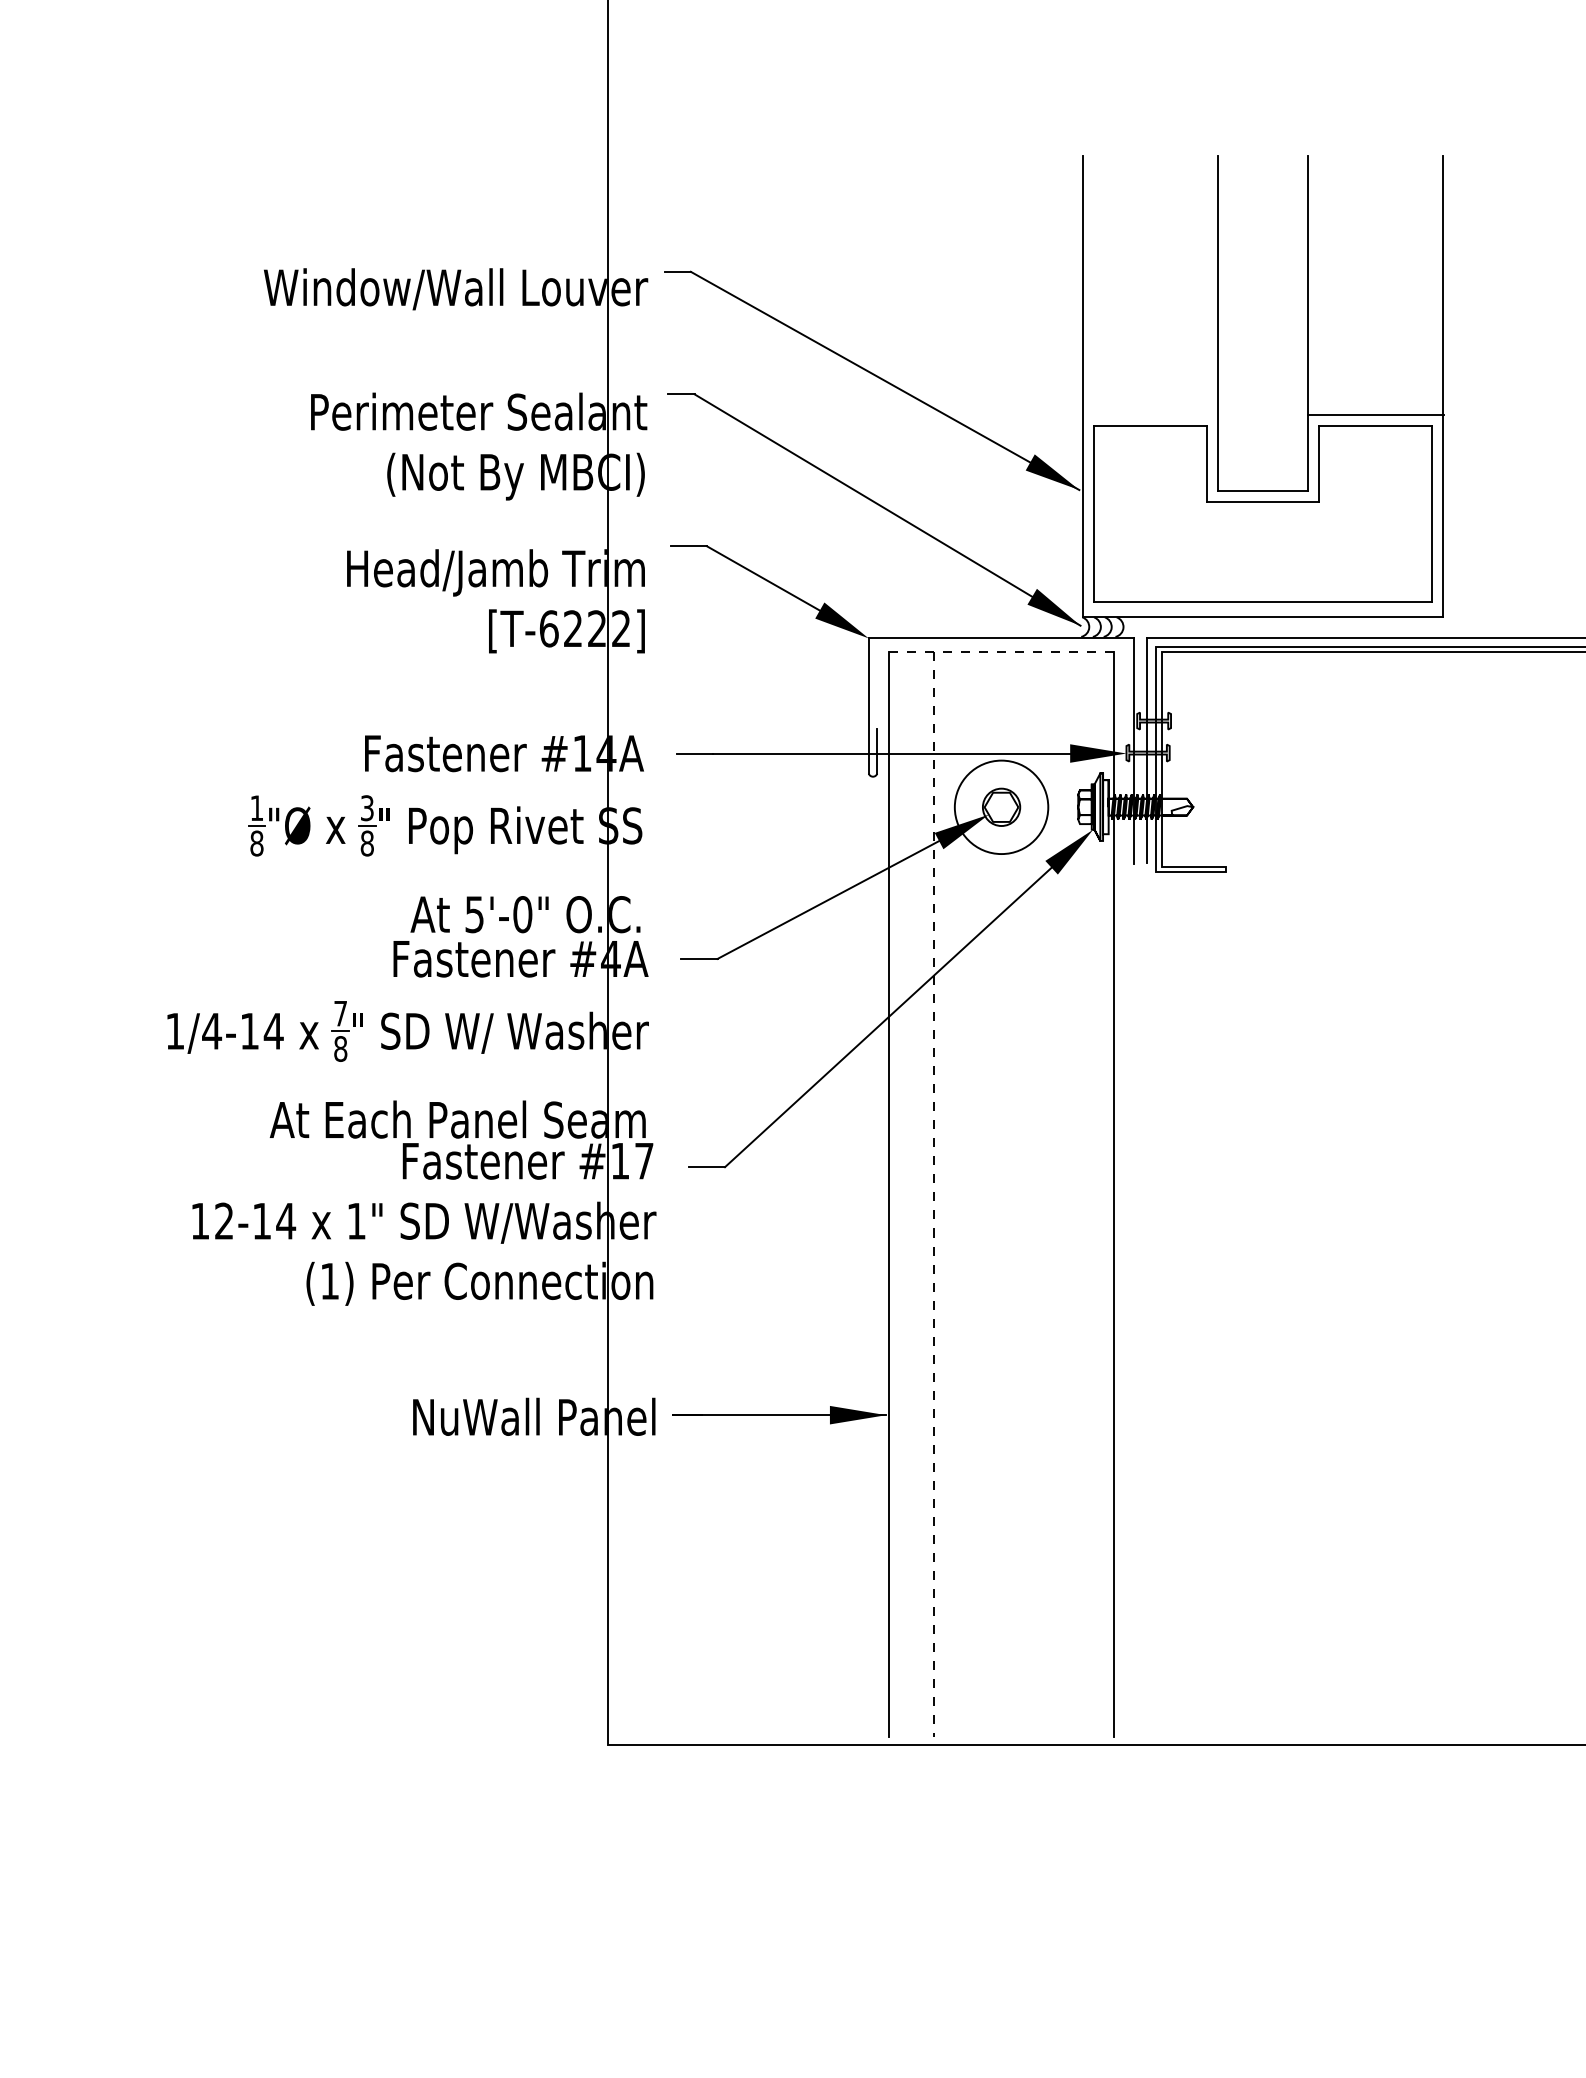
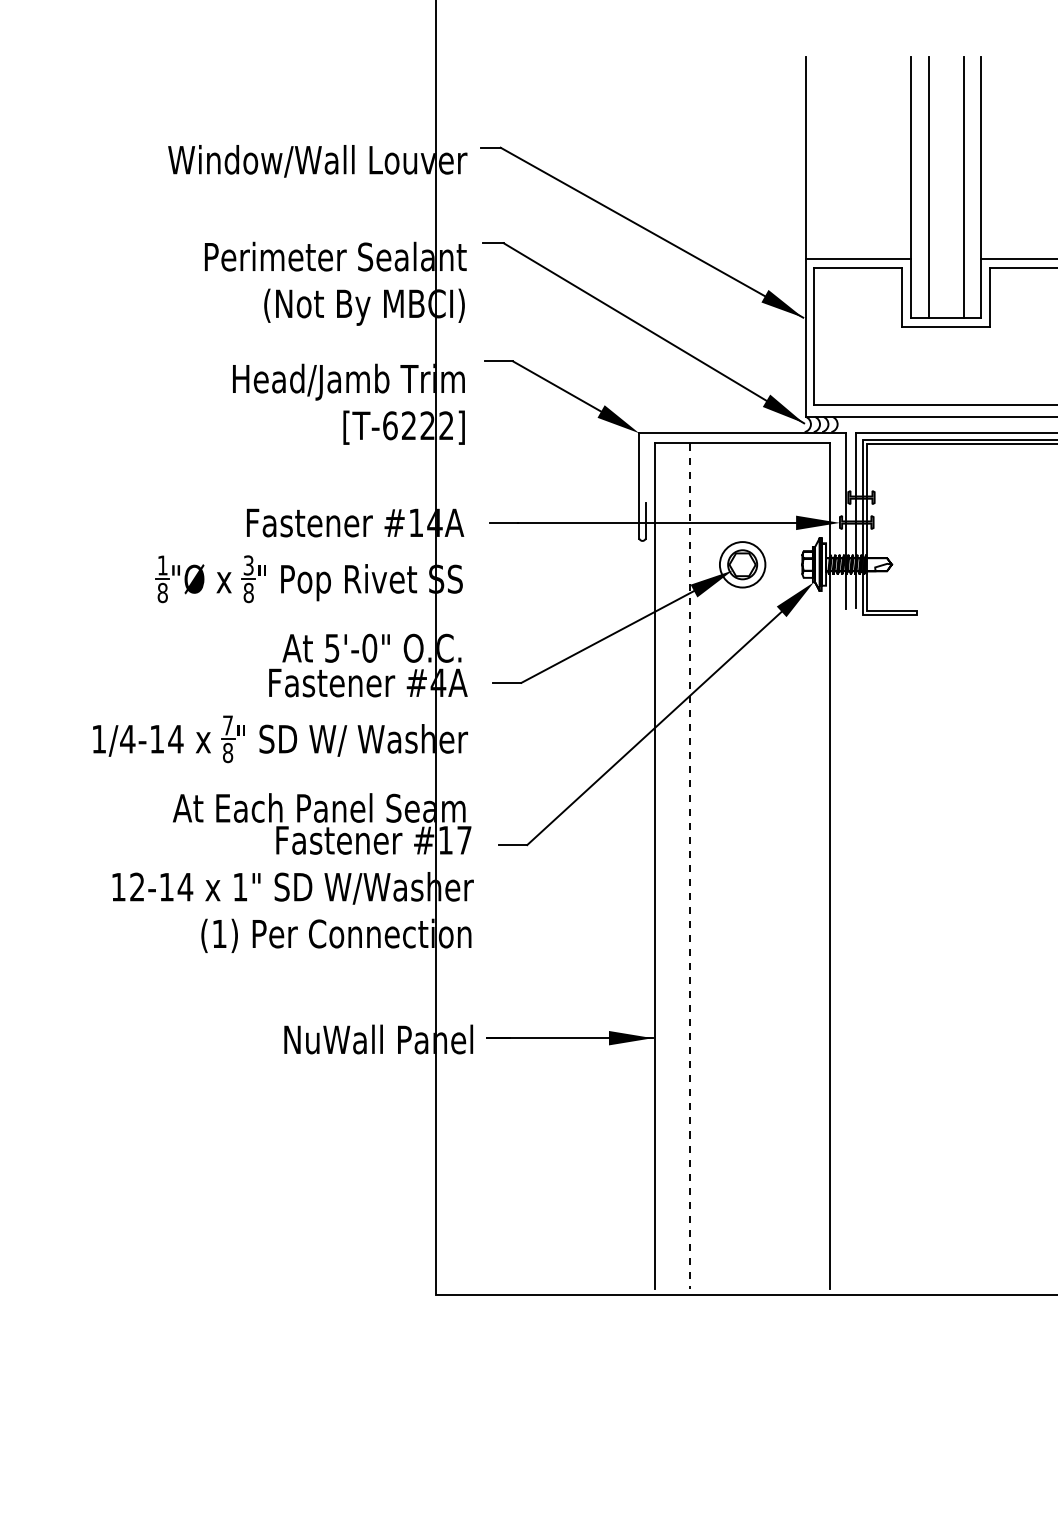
line: (1240, 323) -> (928, 187), added
line: (1285, 323) -> (963, 187), added
line: (1149, 414) -> (857, 258), added
line: (1001, 651) -> (742, 443), dashed -> solid
circle: (1001, 807) -> (742, 564), size x0.62

